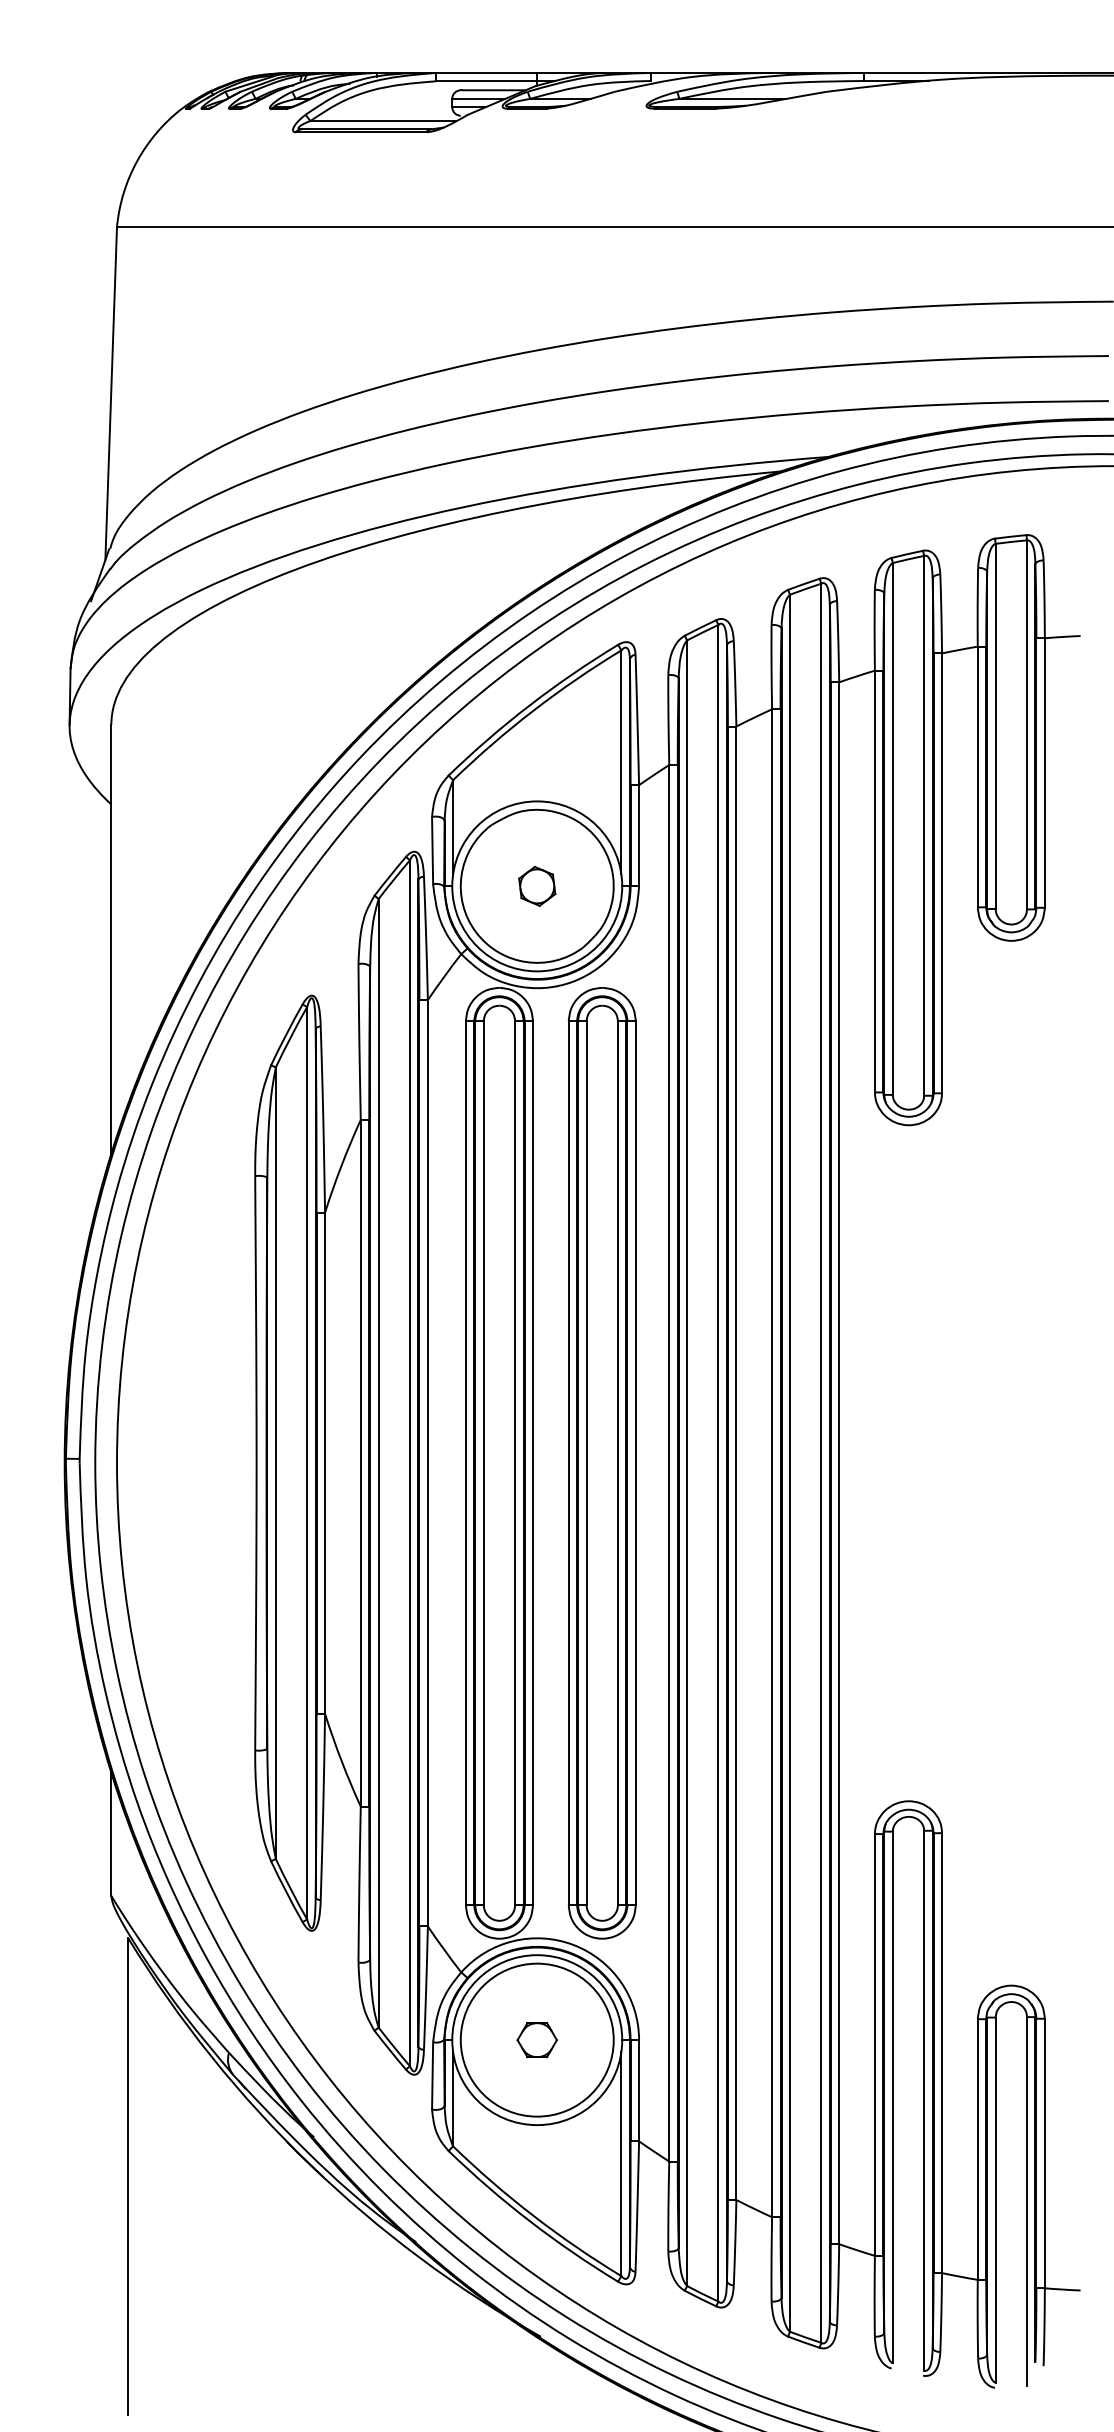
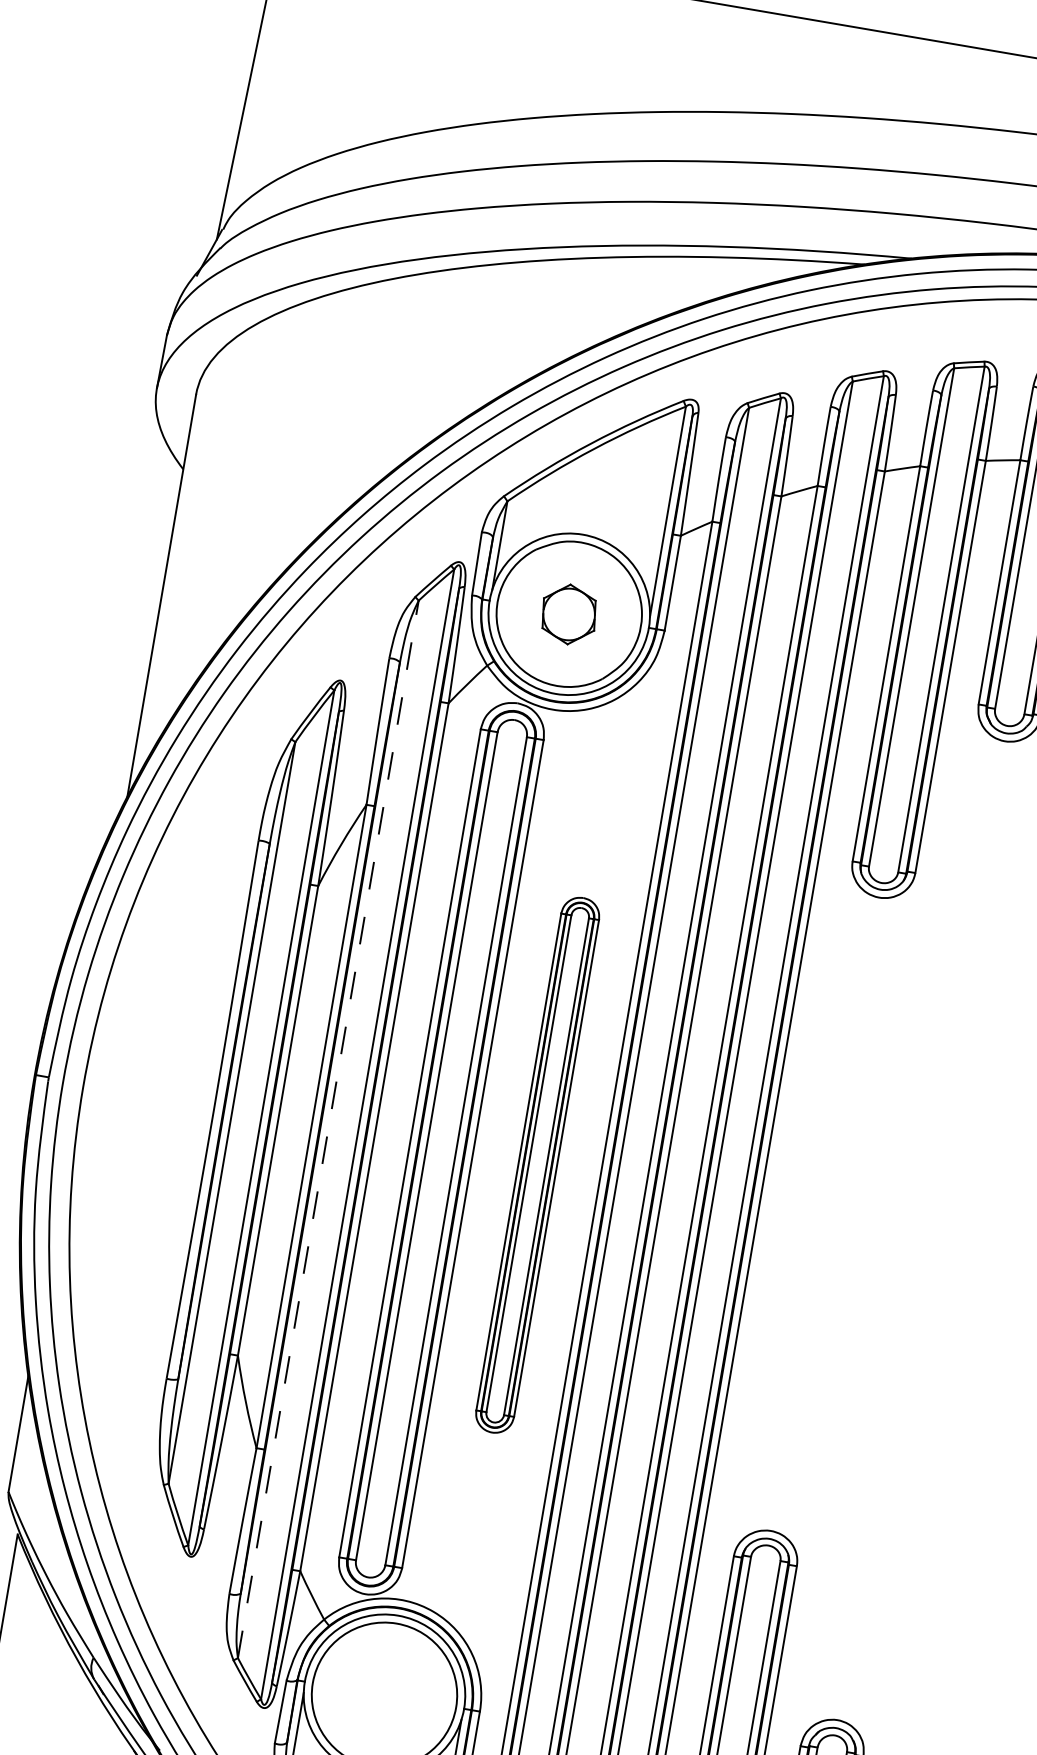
part: (537, 885) -> (569, 613), size x1.6
line: (378, 1462) -> (328, 1128), solid -> dashed
part: (601, 1463) -> (537, 1165), size x0.6
part: (536, 2040) -> (383, 1695), removed

